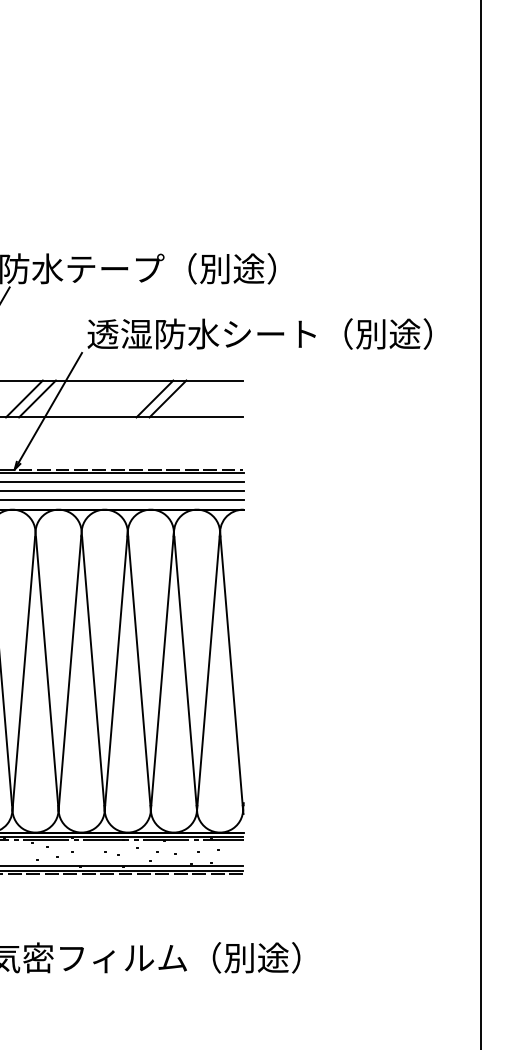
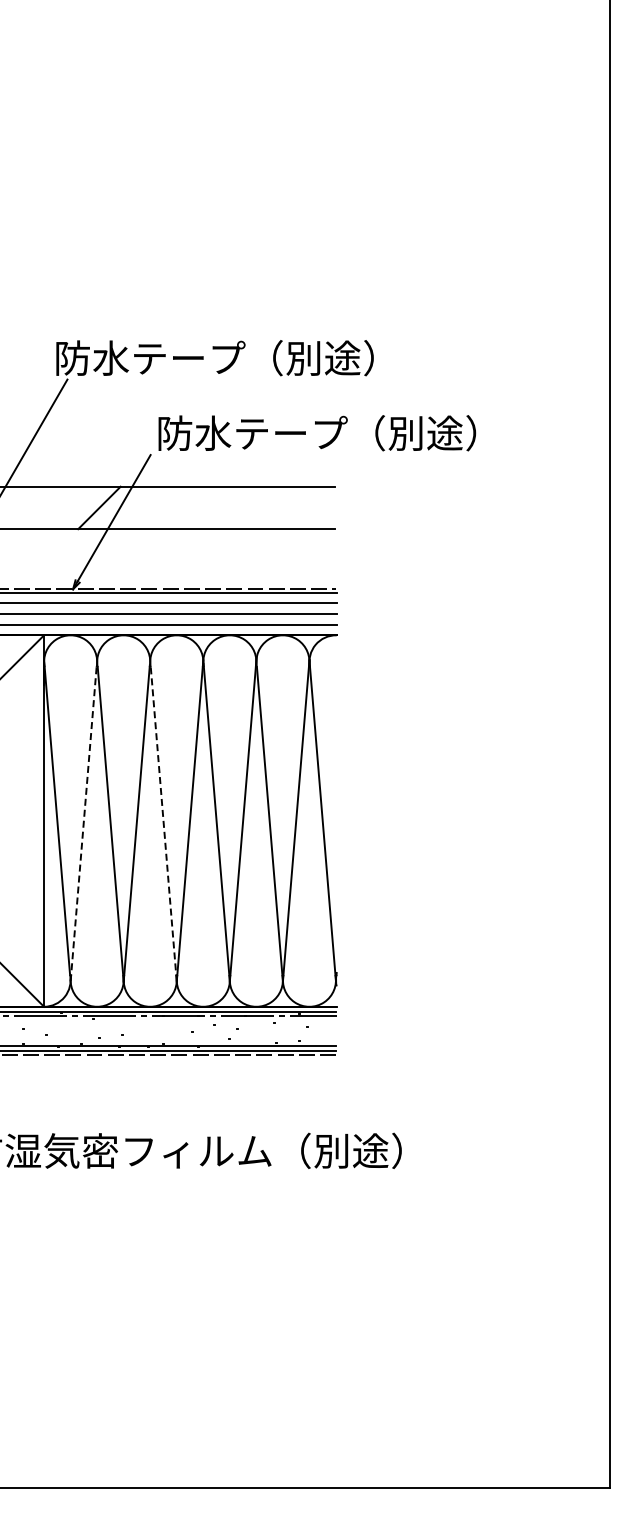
text: (260, 334) -> (355, 433), 透湿防水シート（別途） -> 防水テープ（別途）
line: (24, 398) -> (84, 507), removed
line: (154, 398) -> (234, 507), removed
line: (167, 398) -> (249, 507), removed
line: (23, 674) -> (83, 824), solid -> dashed
line: (93, 674) -> (163, 824), solid -> dashed

